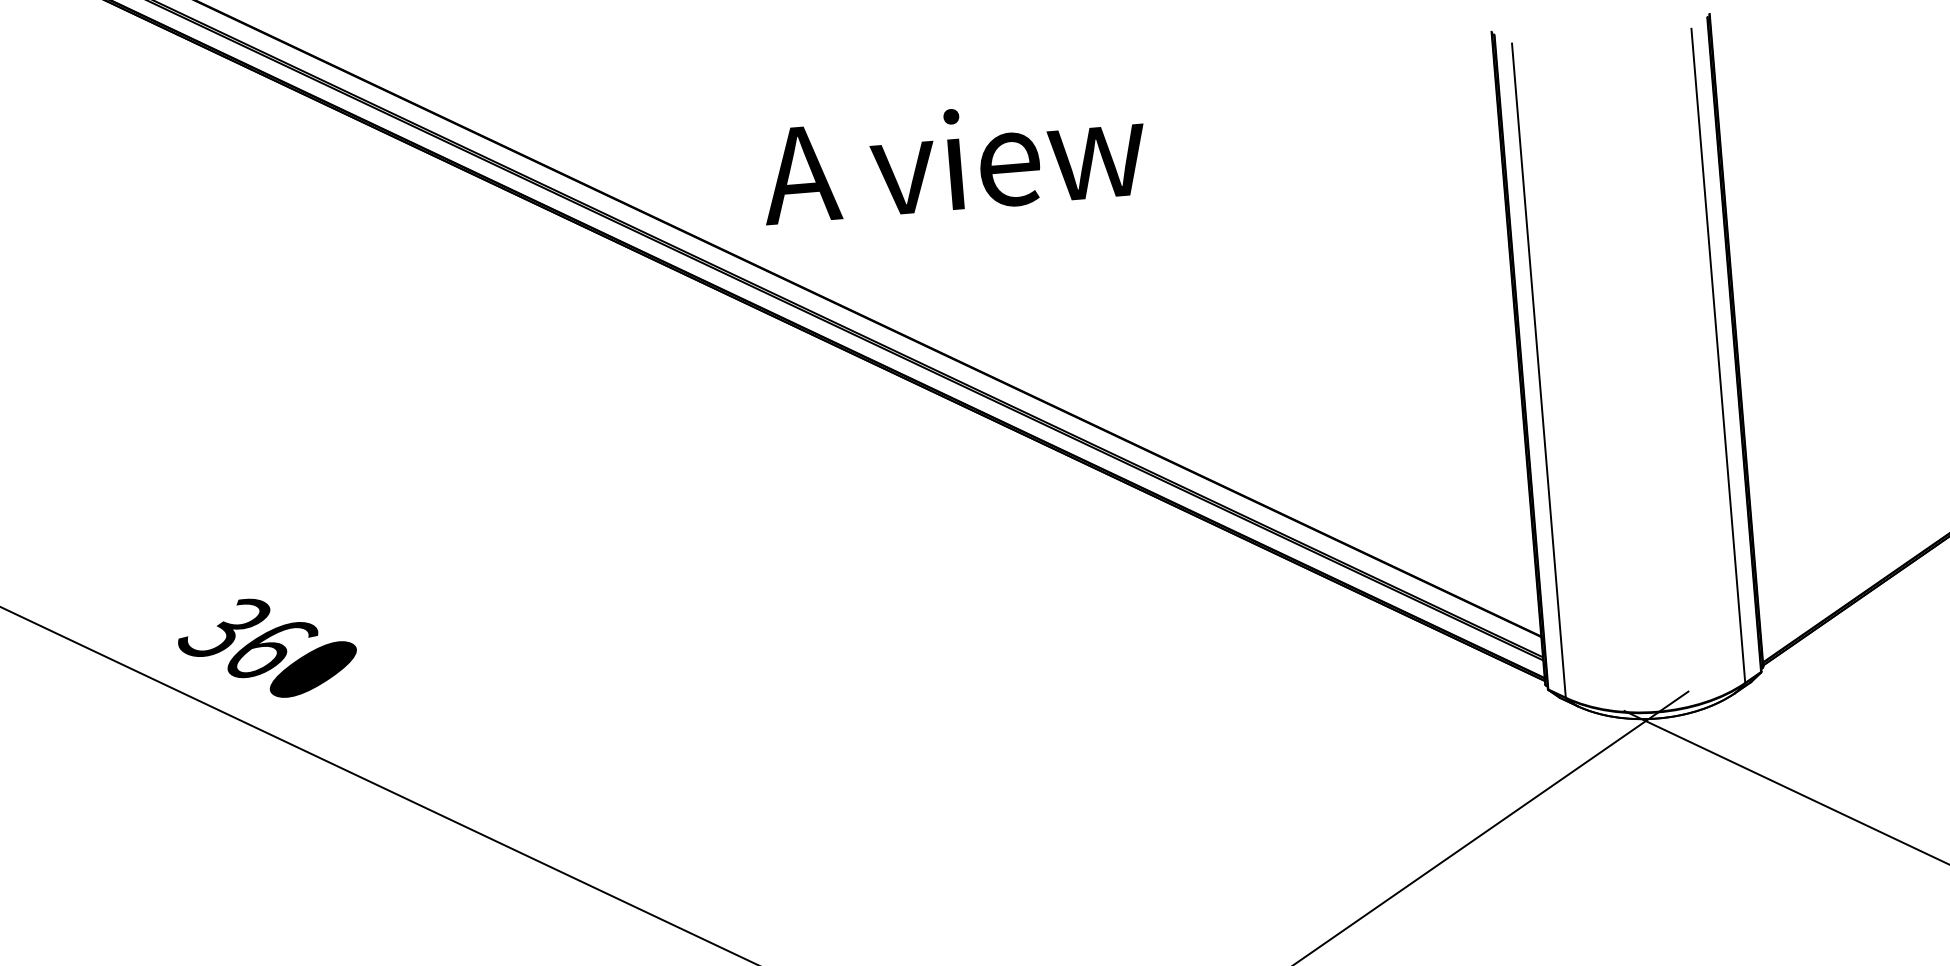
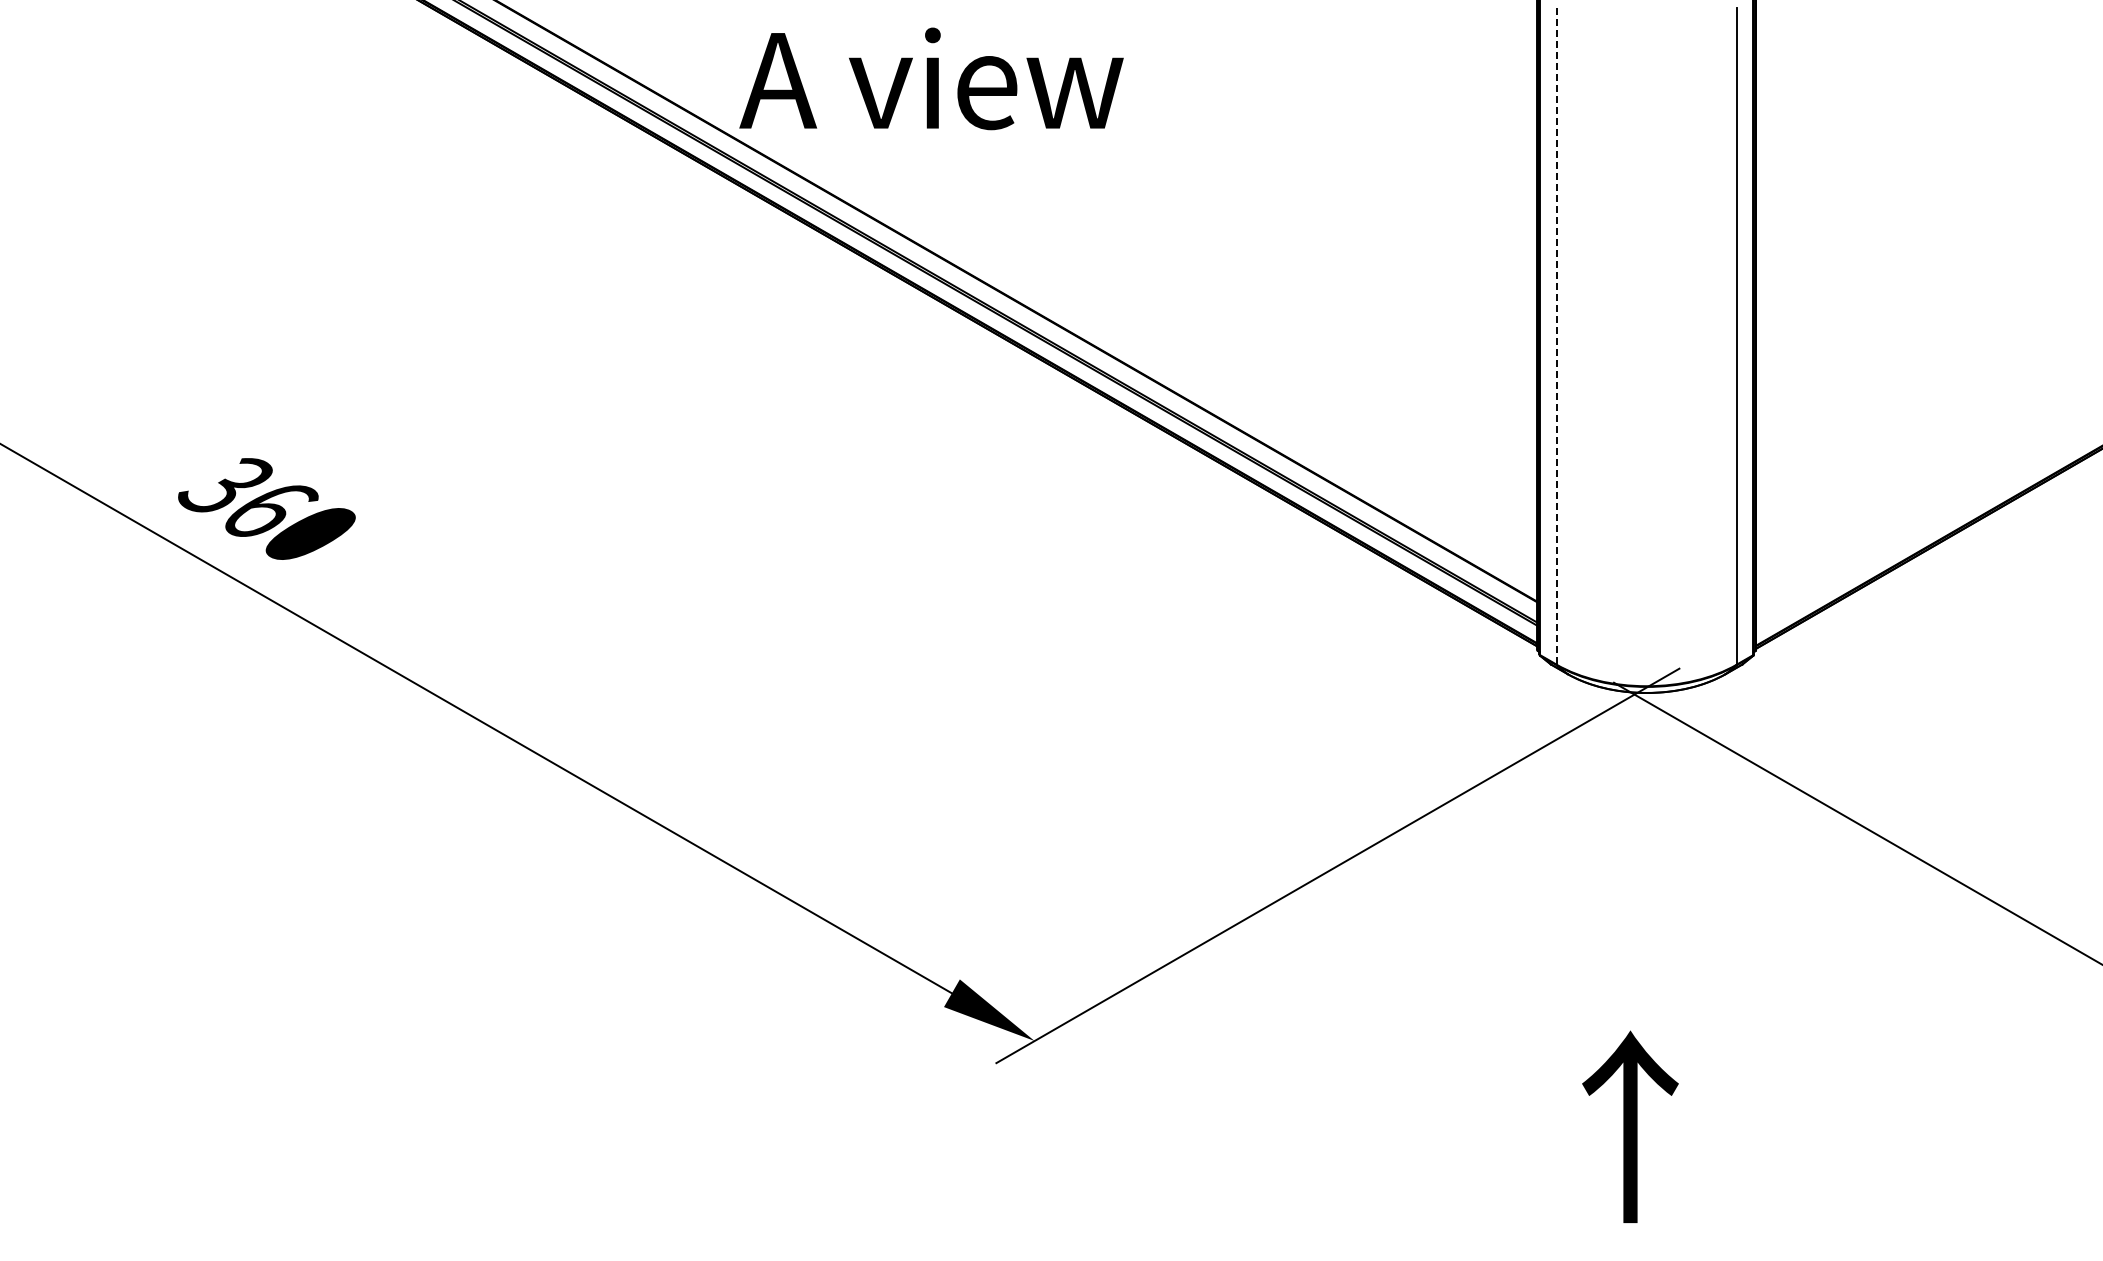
text: (953, 159) -> (931, 78), moved
line: (1538, 371) -> (1556, 337), solid -> dashed

